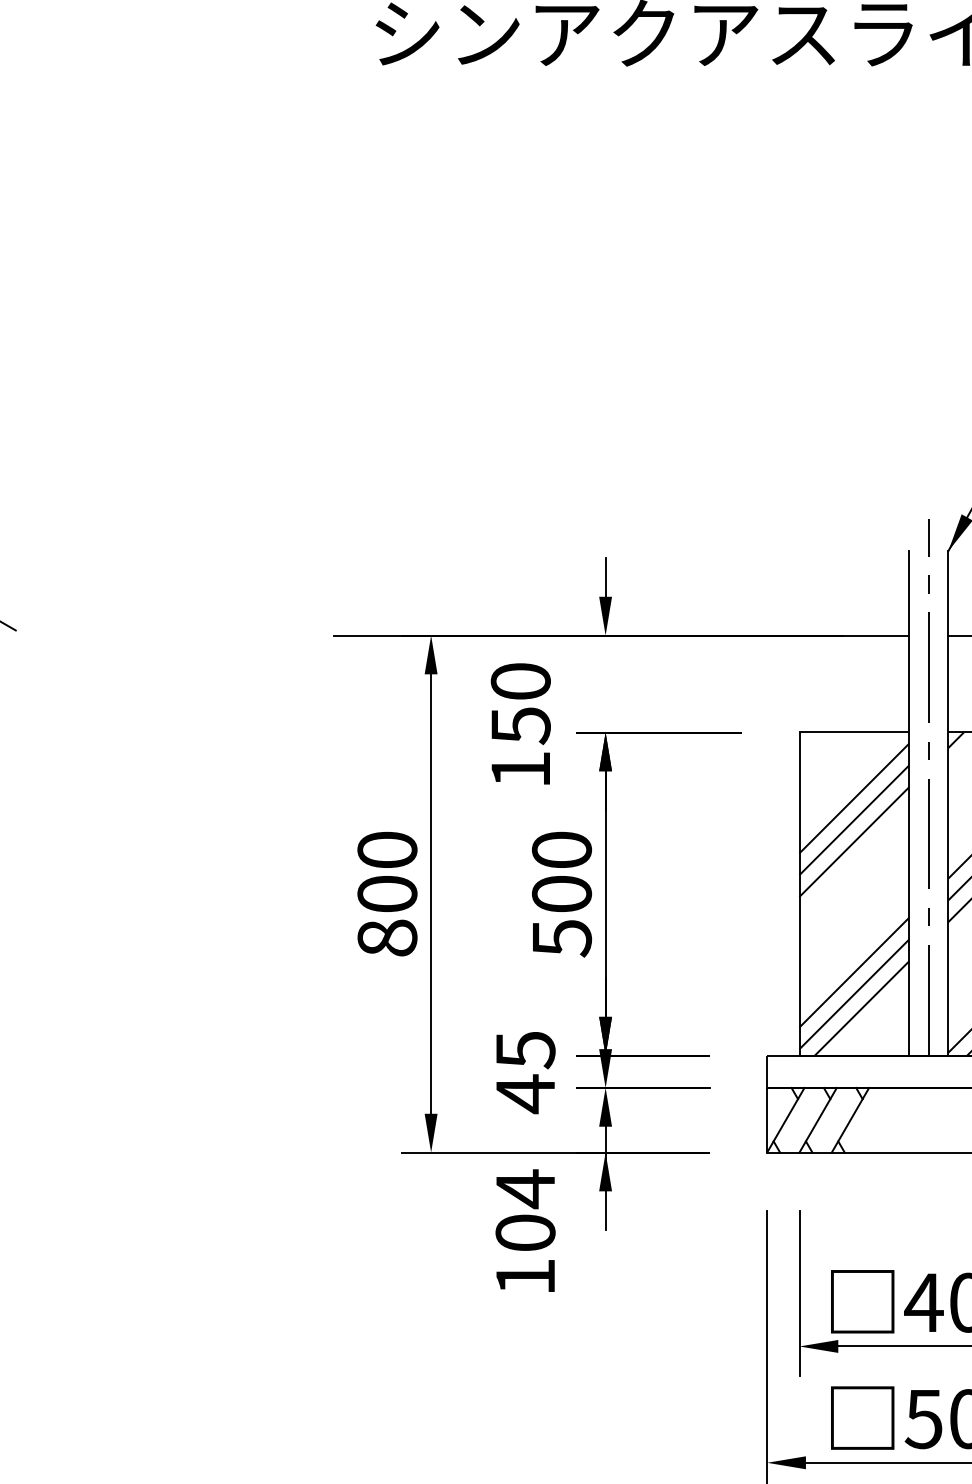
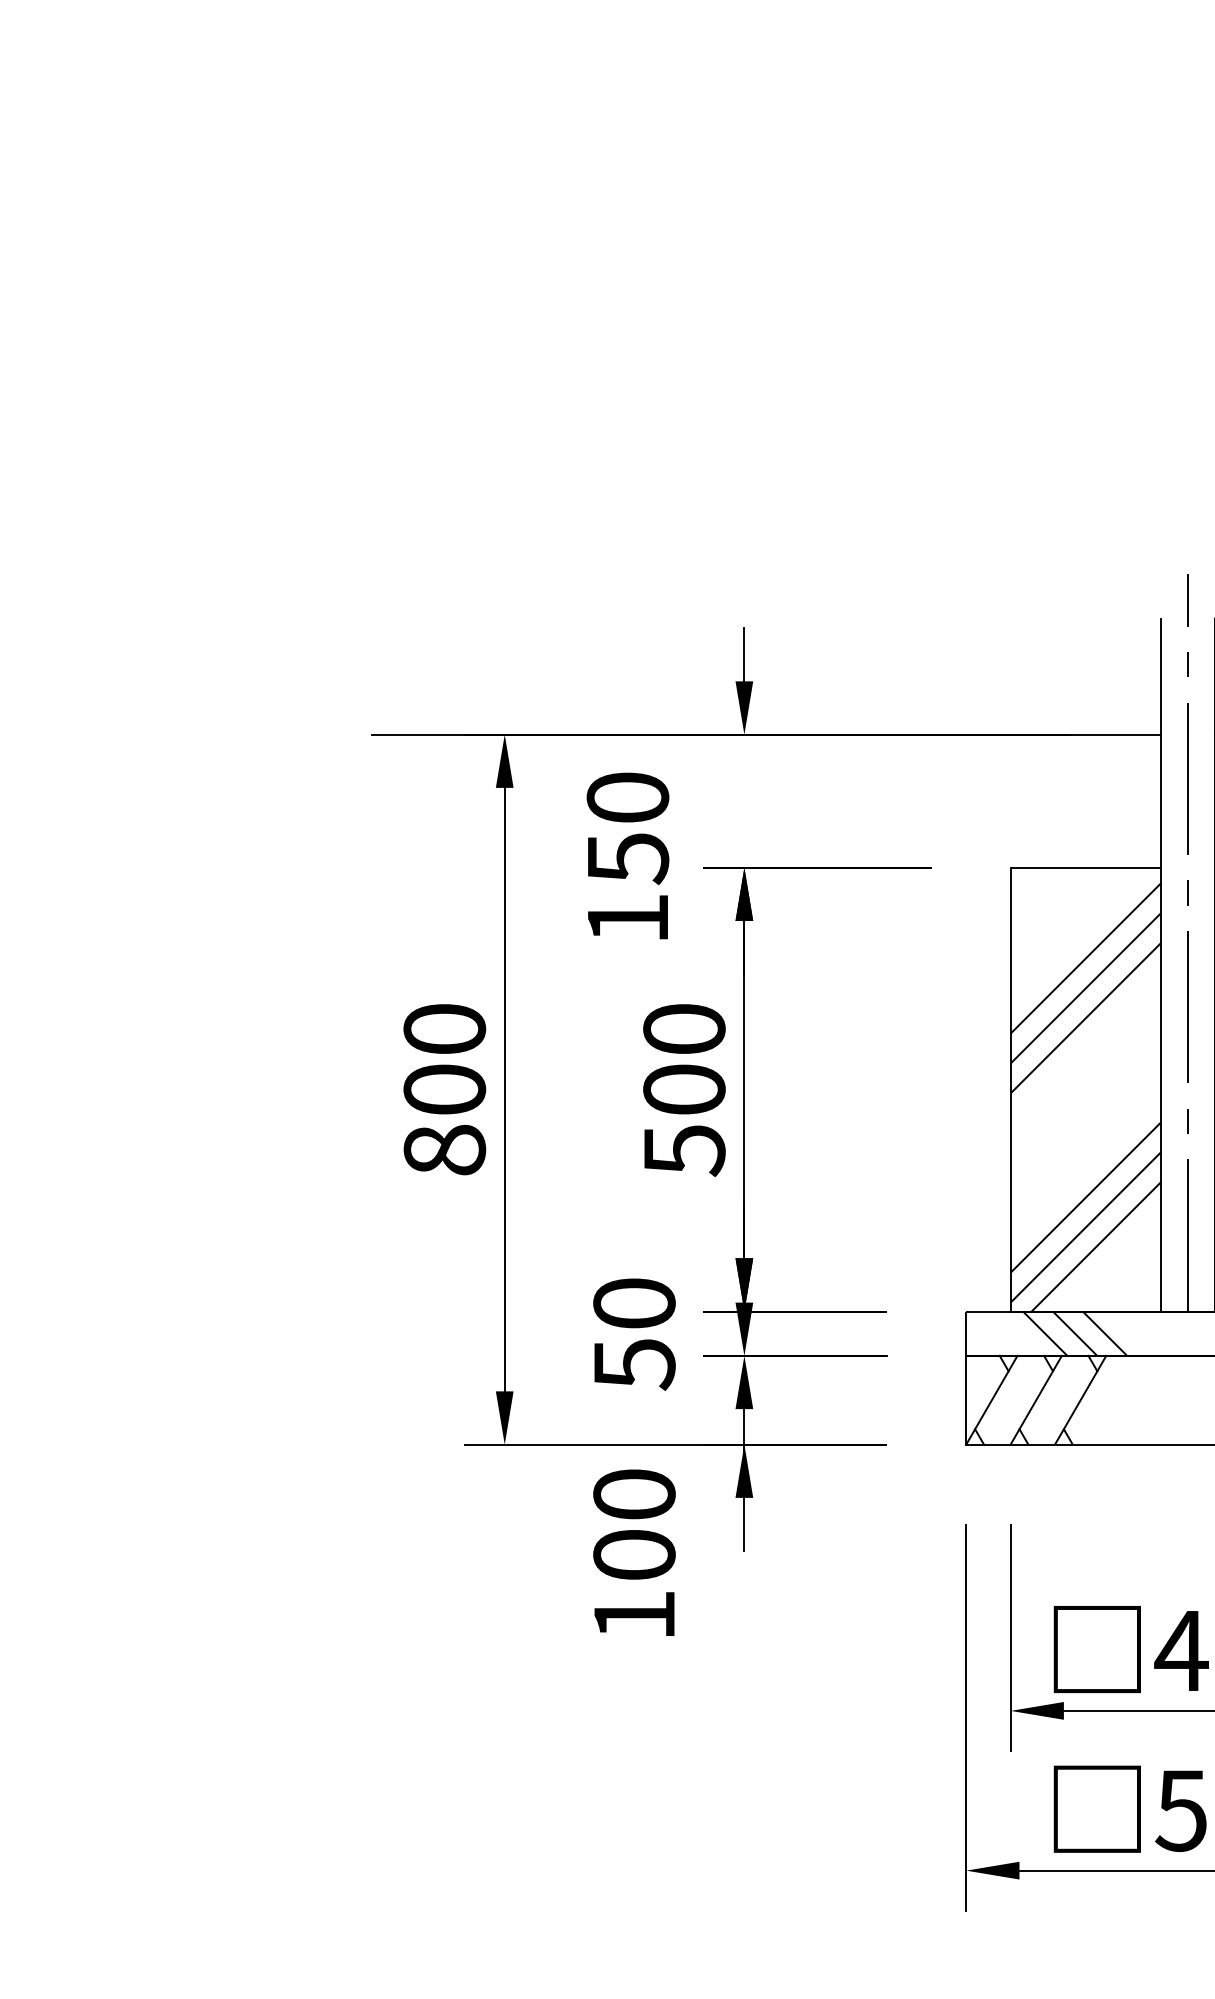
hatch: (846, 1071) -> (1075, 1333), added
text: (525, 1072) -> (634, 1334), 45 -> 50
text: (525, 1189) -> (634, 1495), 104 -> 100

